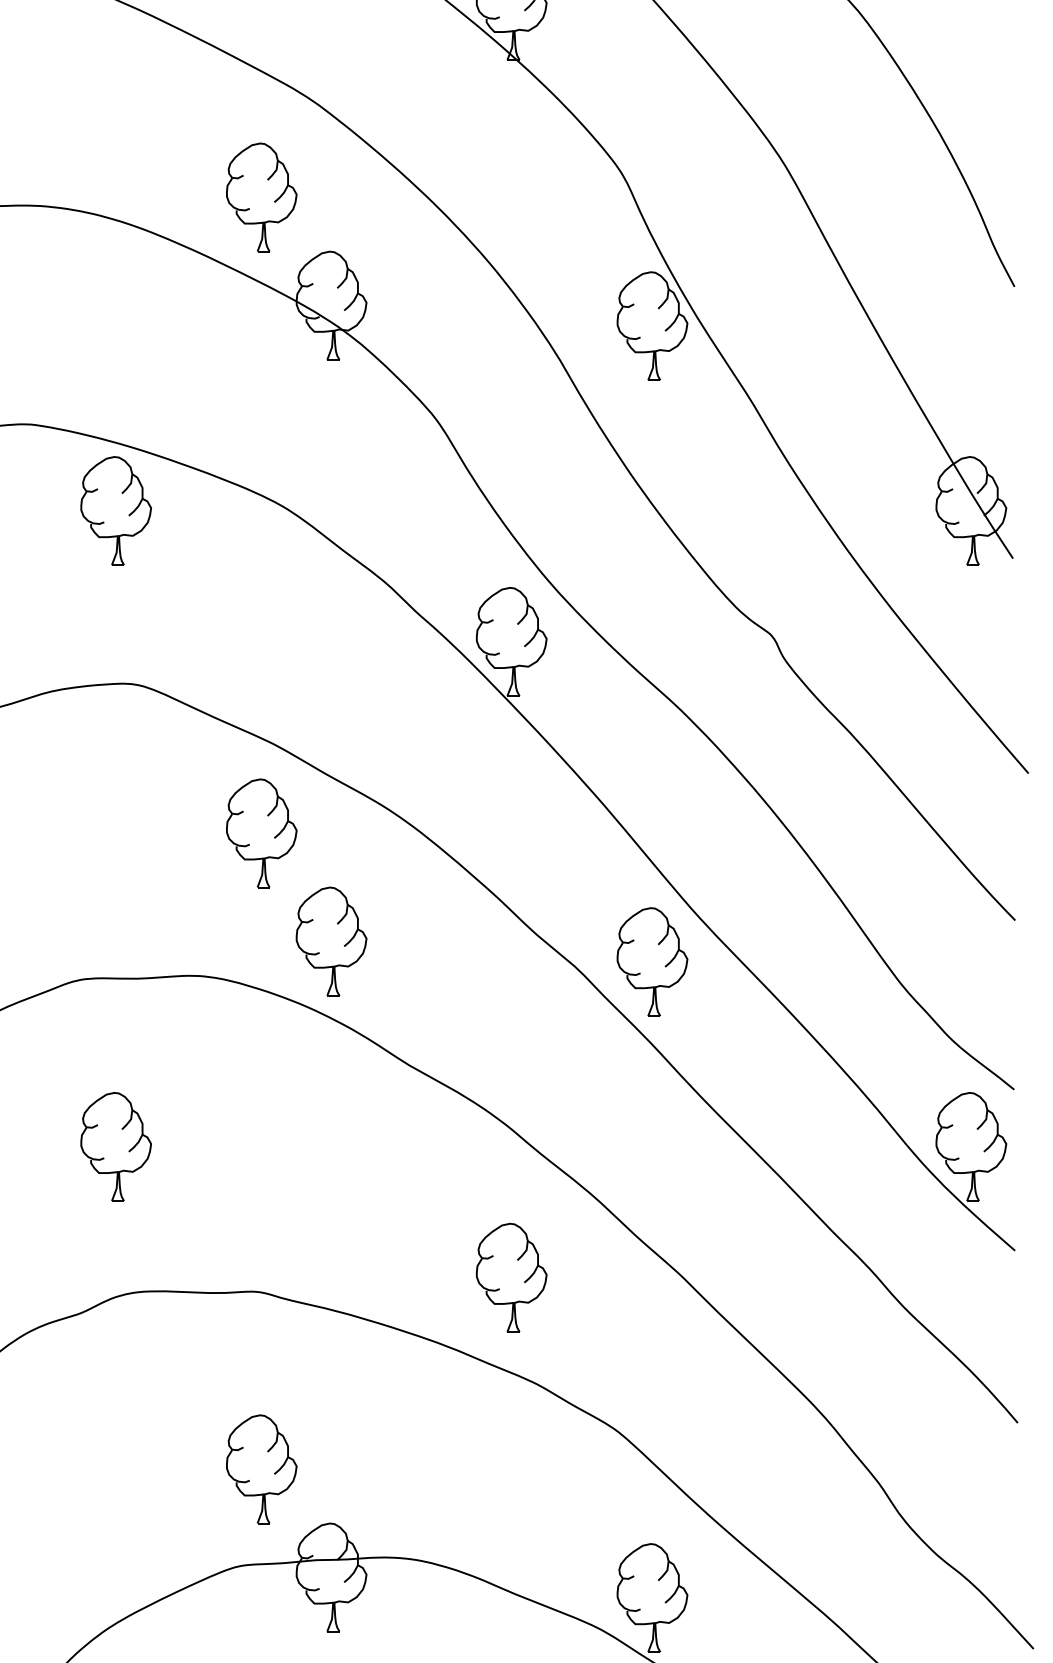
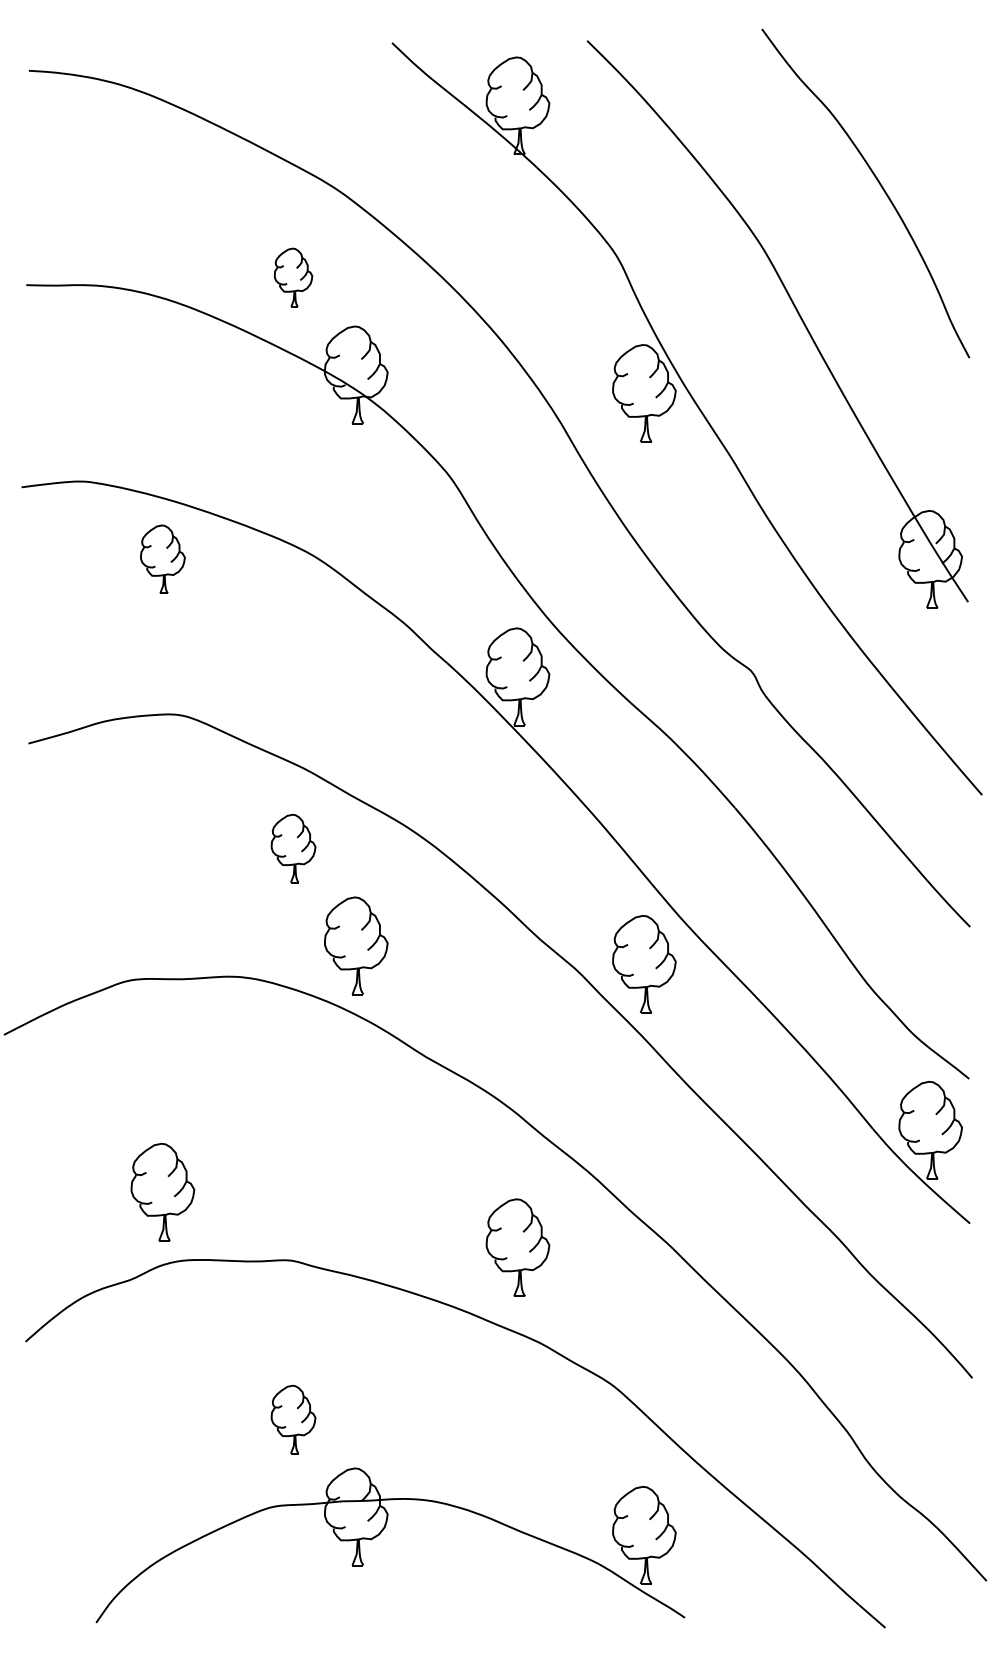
part: (261, 197) -> (293, 277), size x0.6
part: (115, 511) -> (162, 559), size x0.7
part: (261, 833) -> (293, 848), size x0.7
part: (115, 1146) -> (162, 1191), moved
part: (261, 1469) -> (293, 1419), size x0.7

